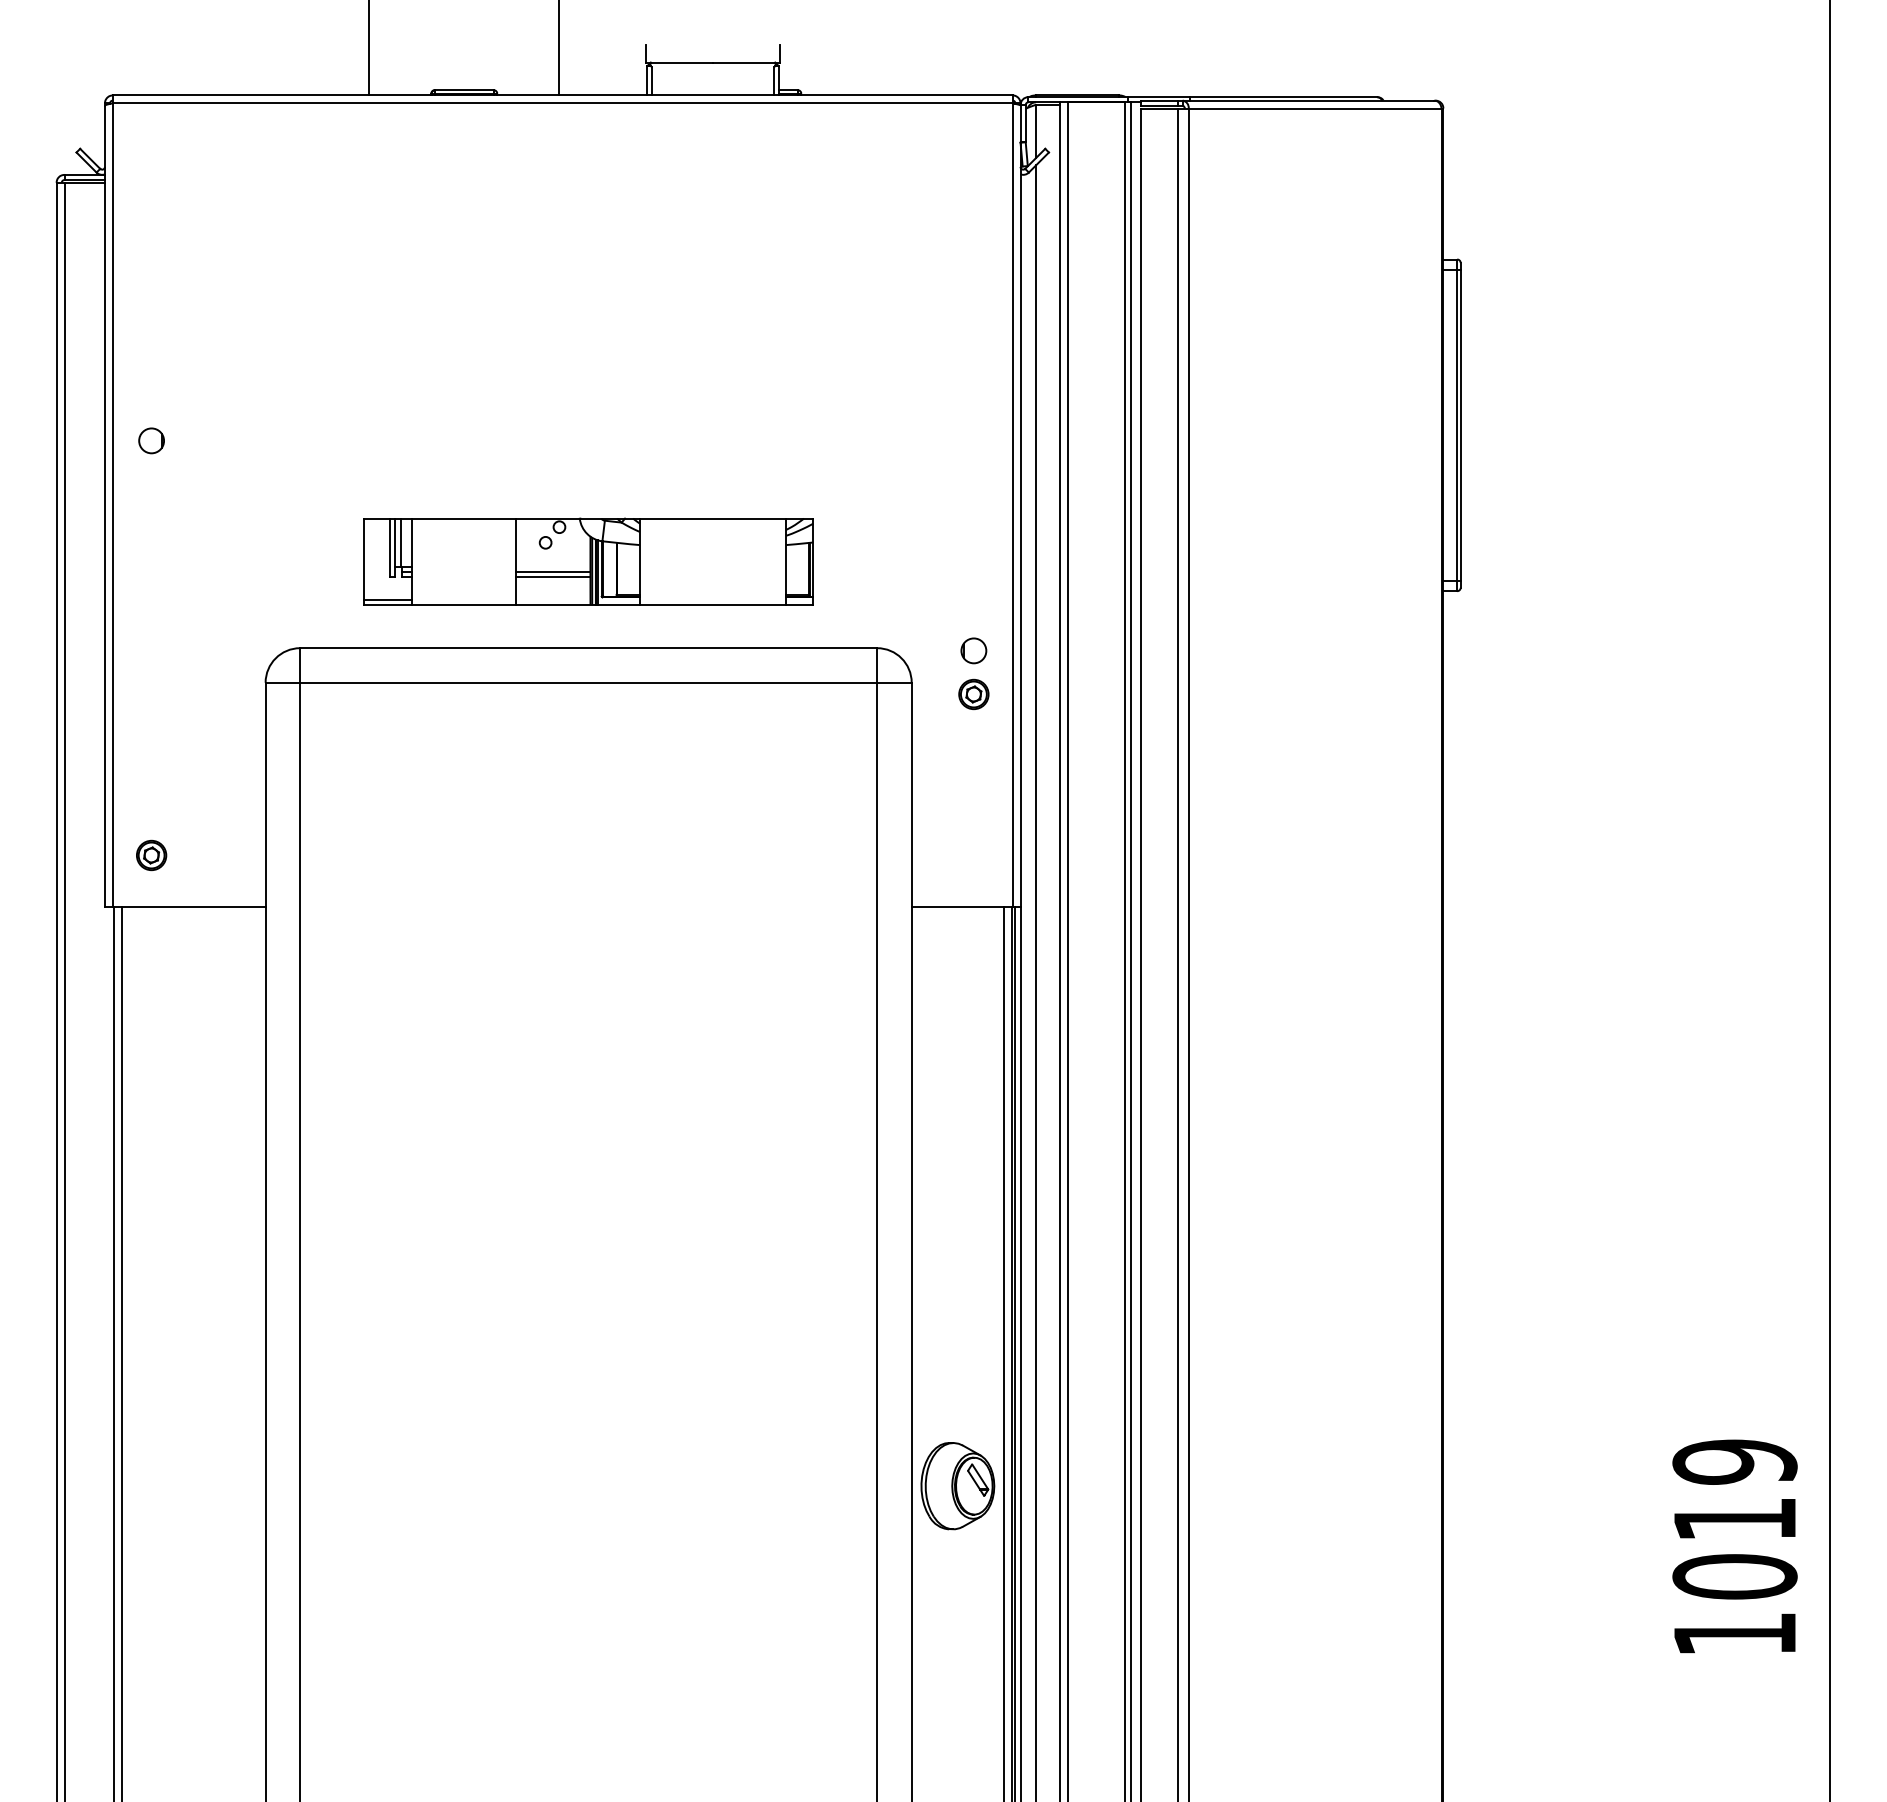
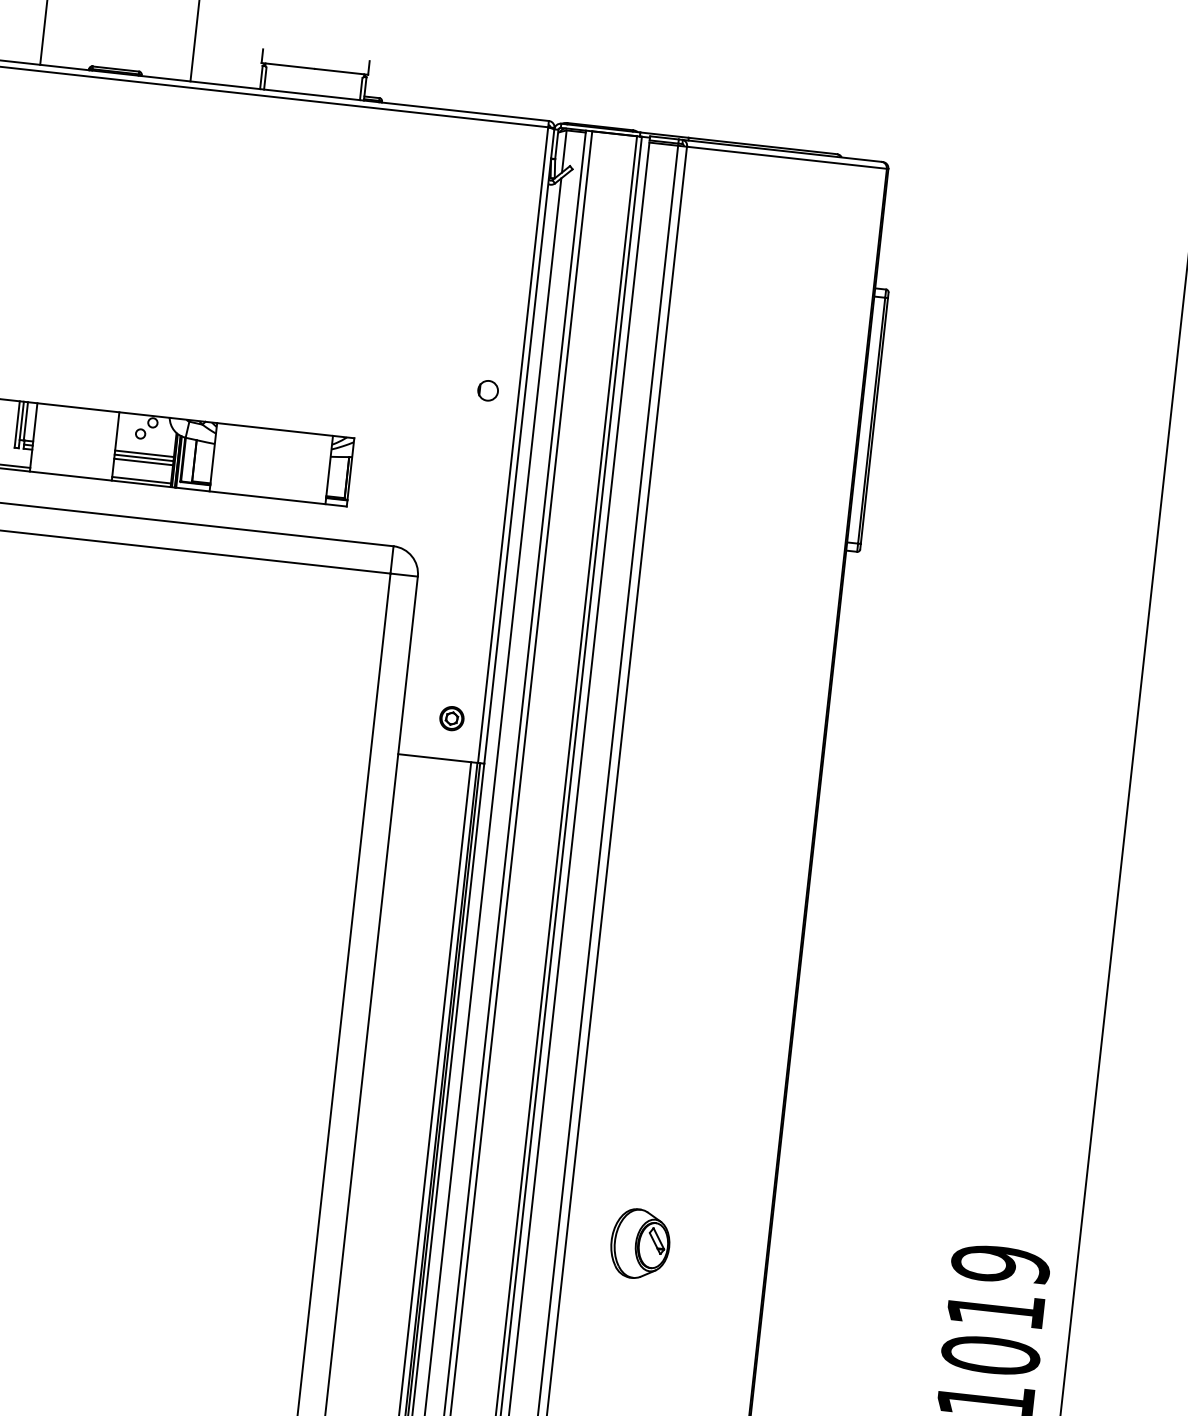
line: (553, 567) -> (144, 454), added
line: (553, 600) -> (141, 480), added
part: (973, 650) -> (487, 390), moved
part: (973, 694) -> (451, 718), moved
part: (957, 1486) -> (640, 1244), moved

